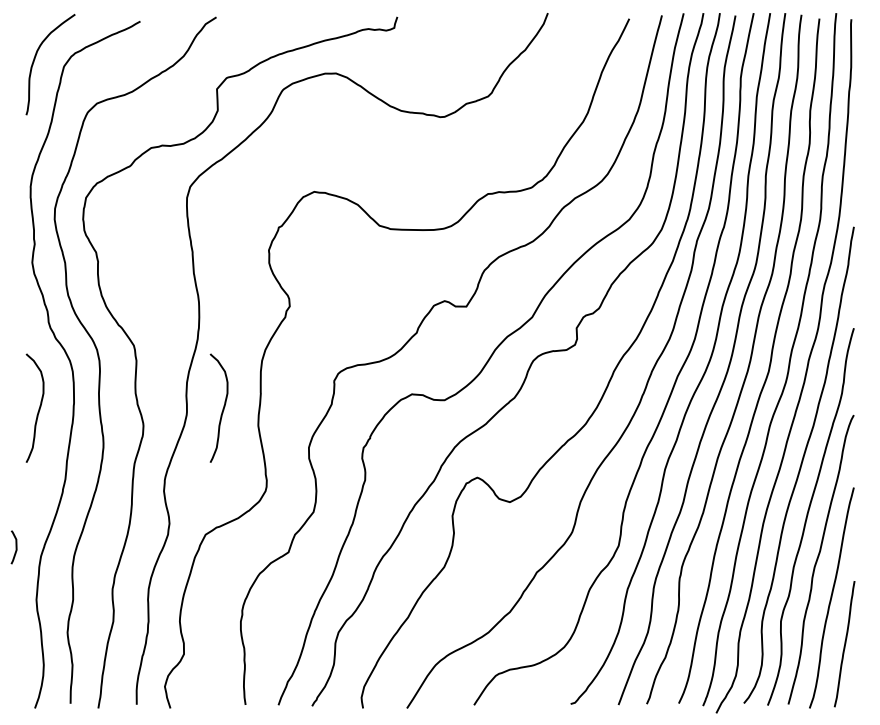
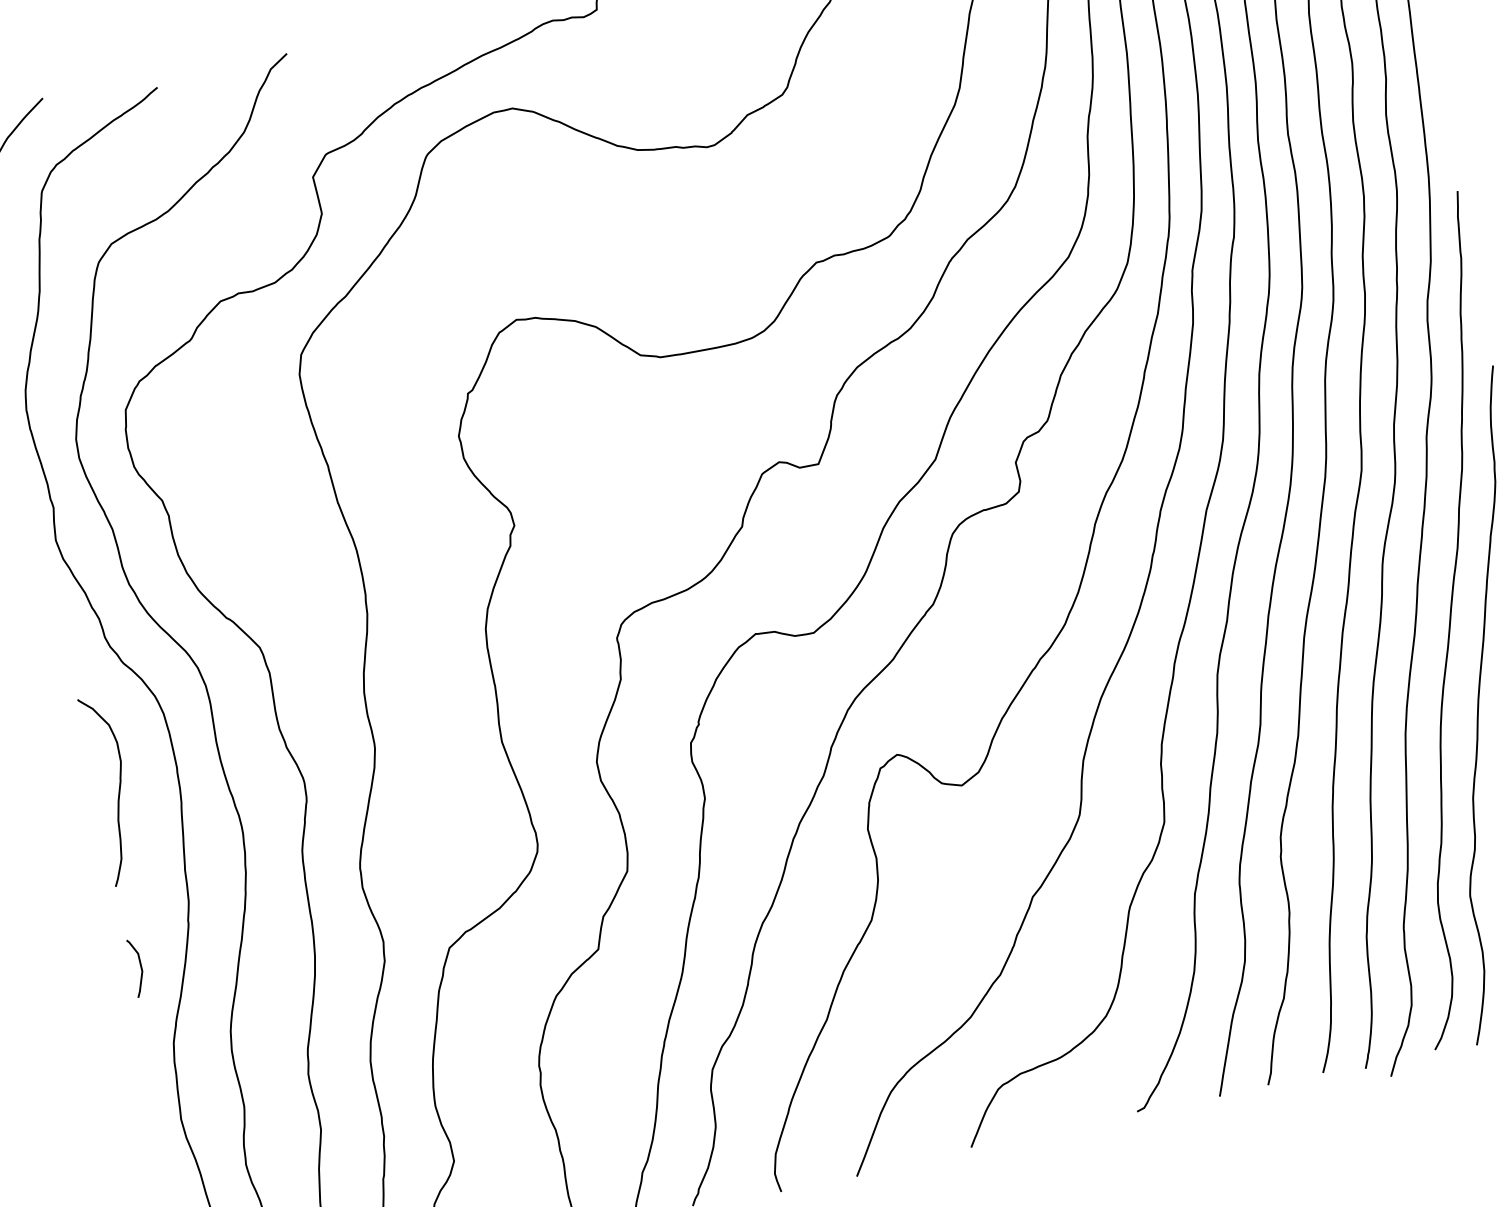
curve: (222, 408) -> (434, 724), removed
curve: (15, 547) -> (139, 967), moved

